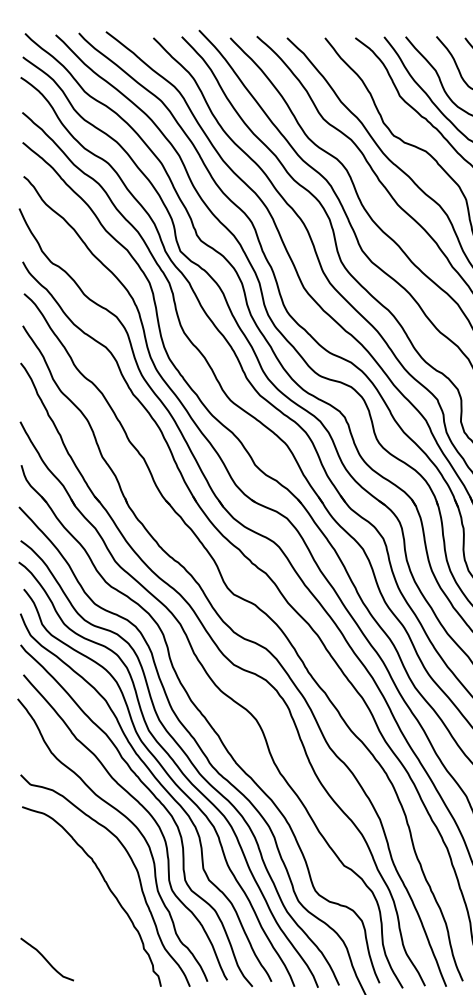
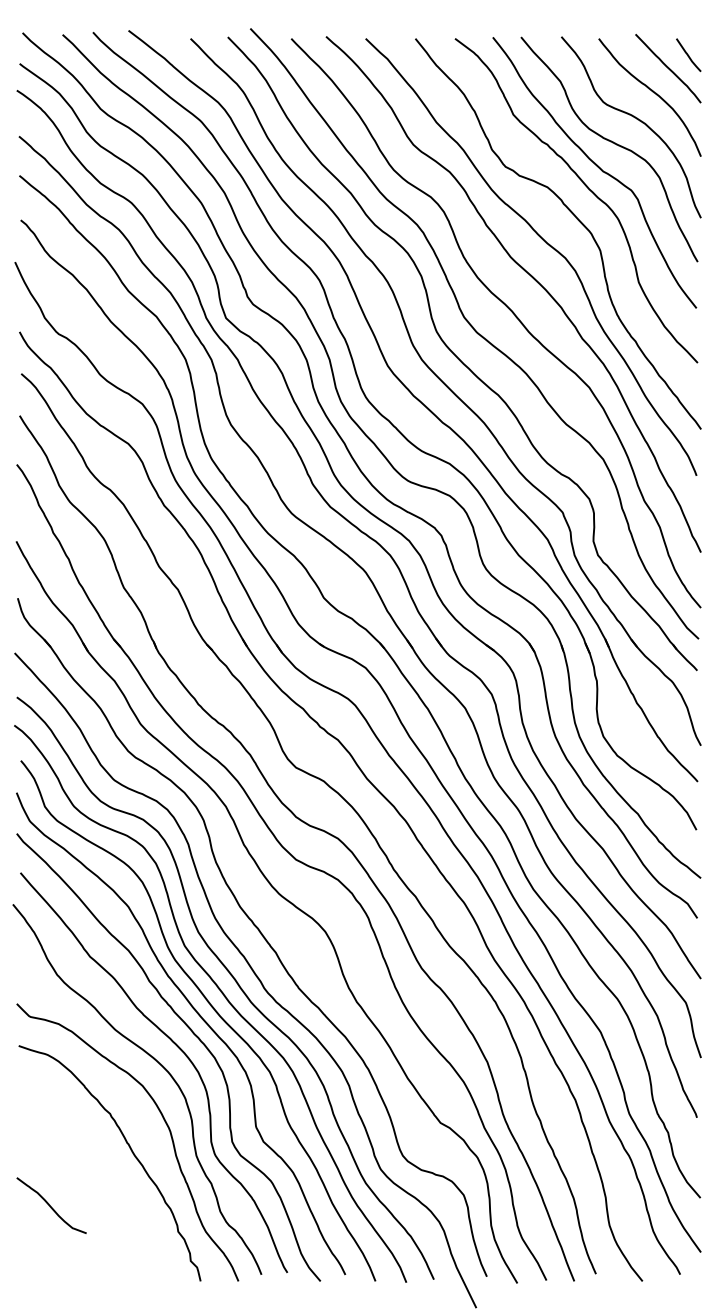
curve: (46, 959) -> (50, 1205), moved

